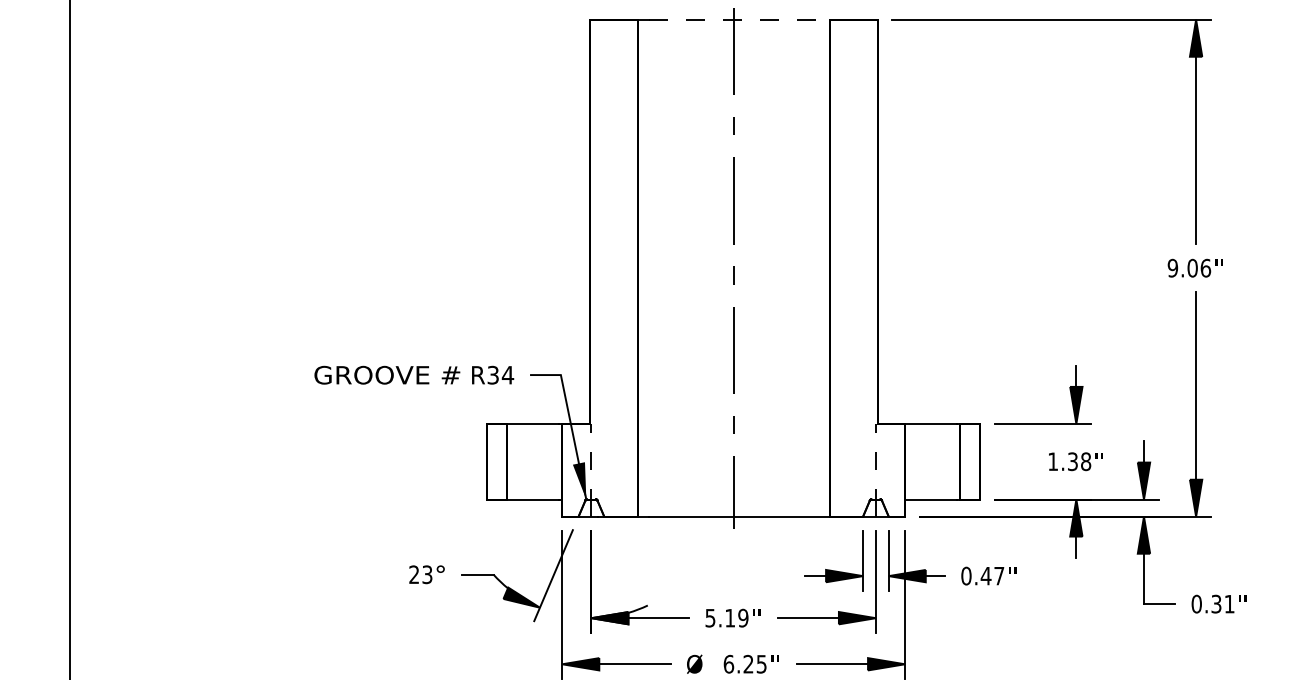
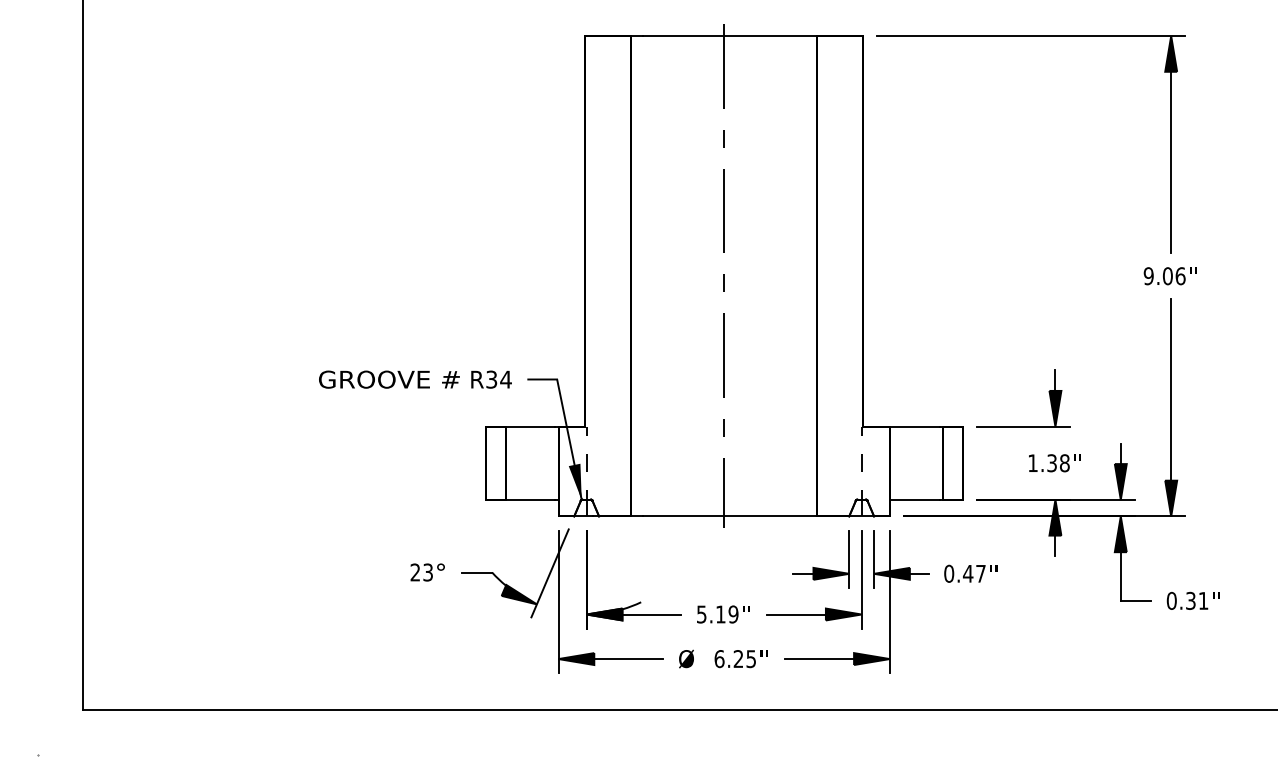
line: (740, 20) -> (730, 36), dashed -> solid

